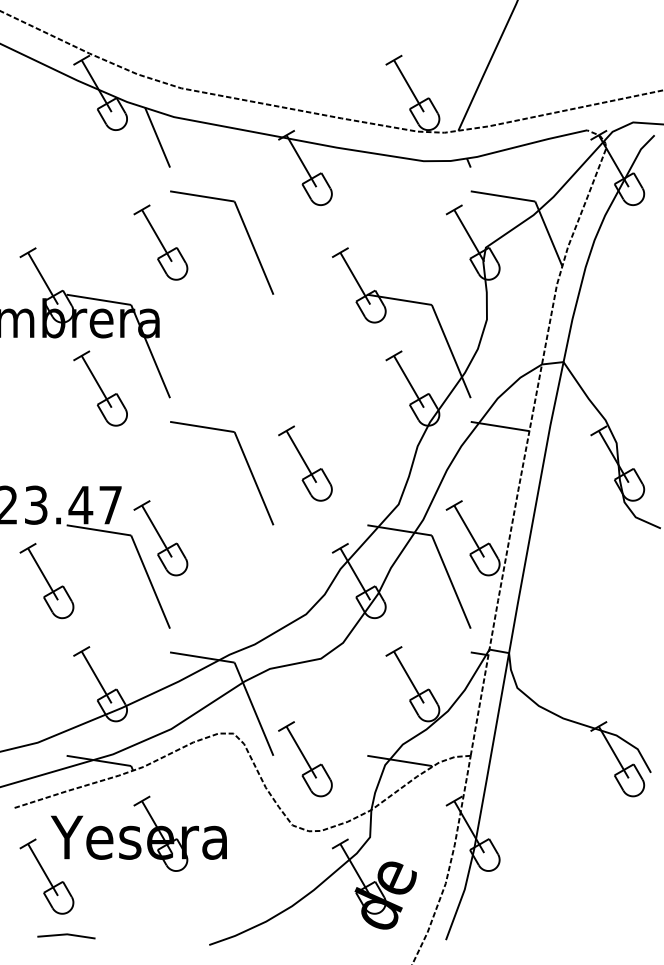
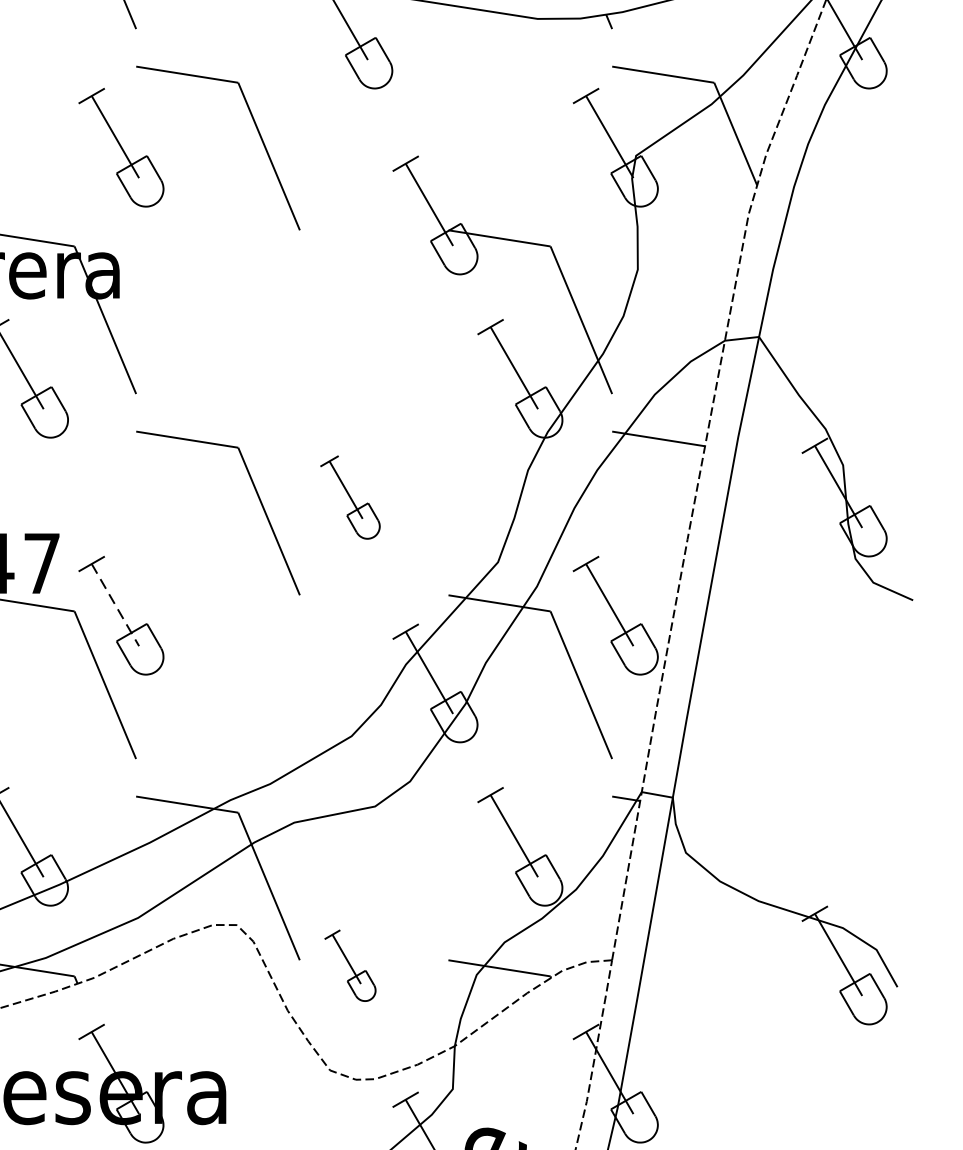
part: (305, 463) -> (350, 497), size x0.7
line: (156, 531) -> (114, 605), solid -> dashed
part: (305, 759) -> (350, 966), size x0.6

